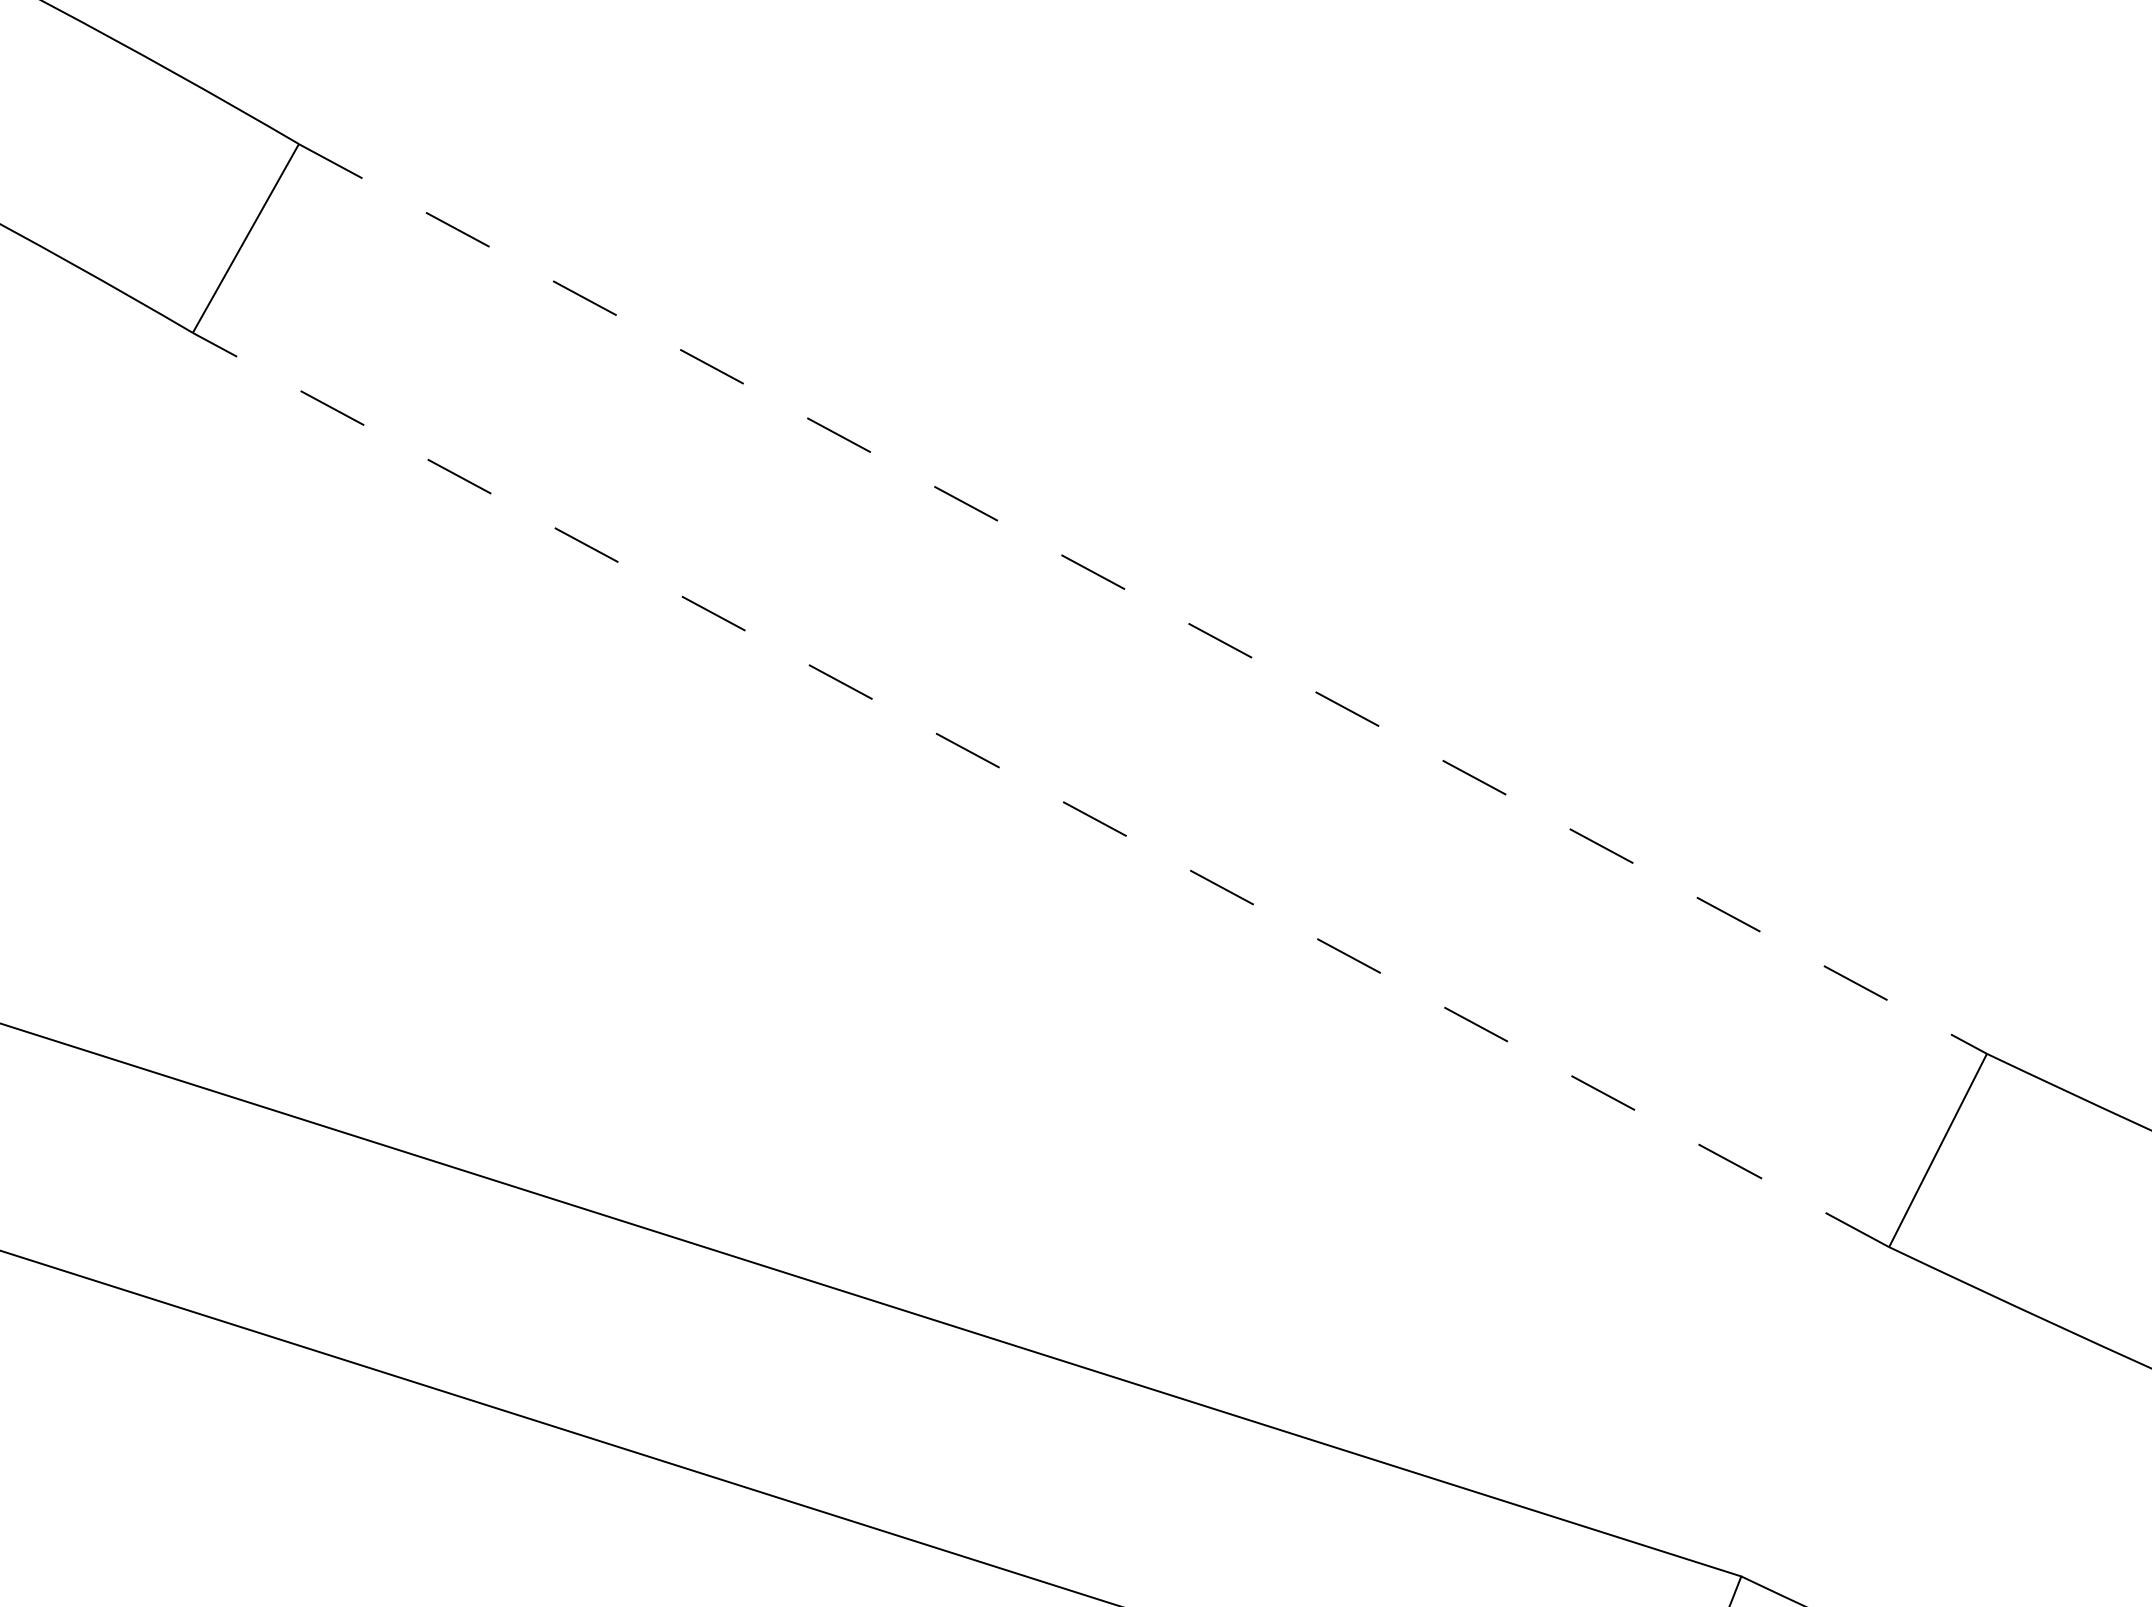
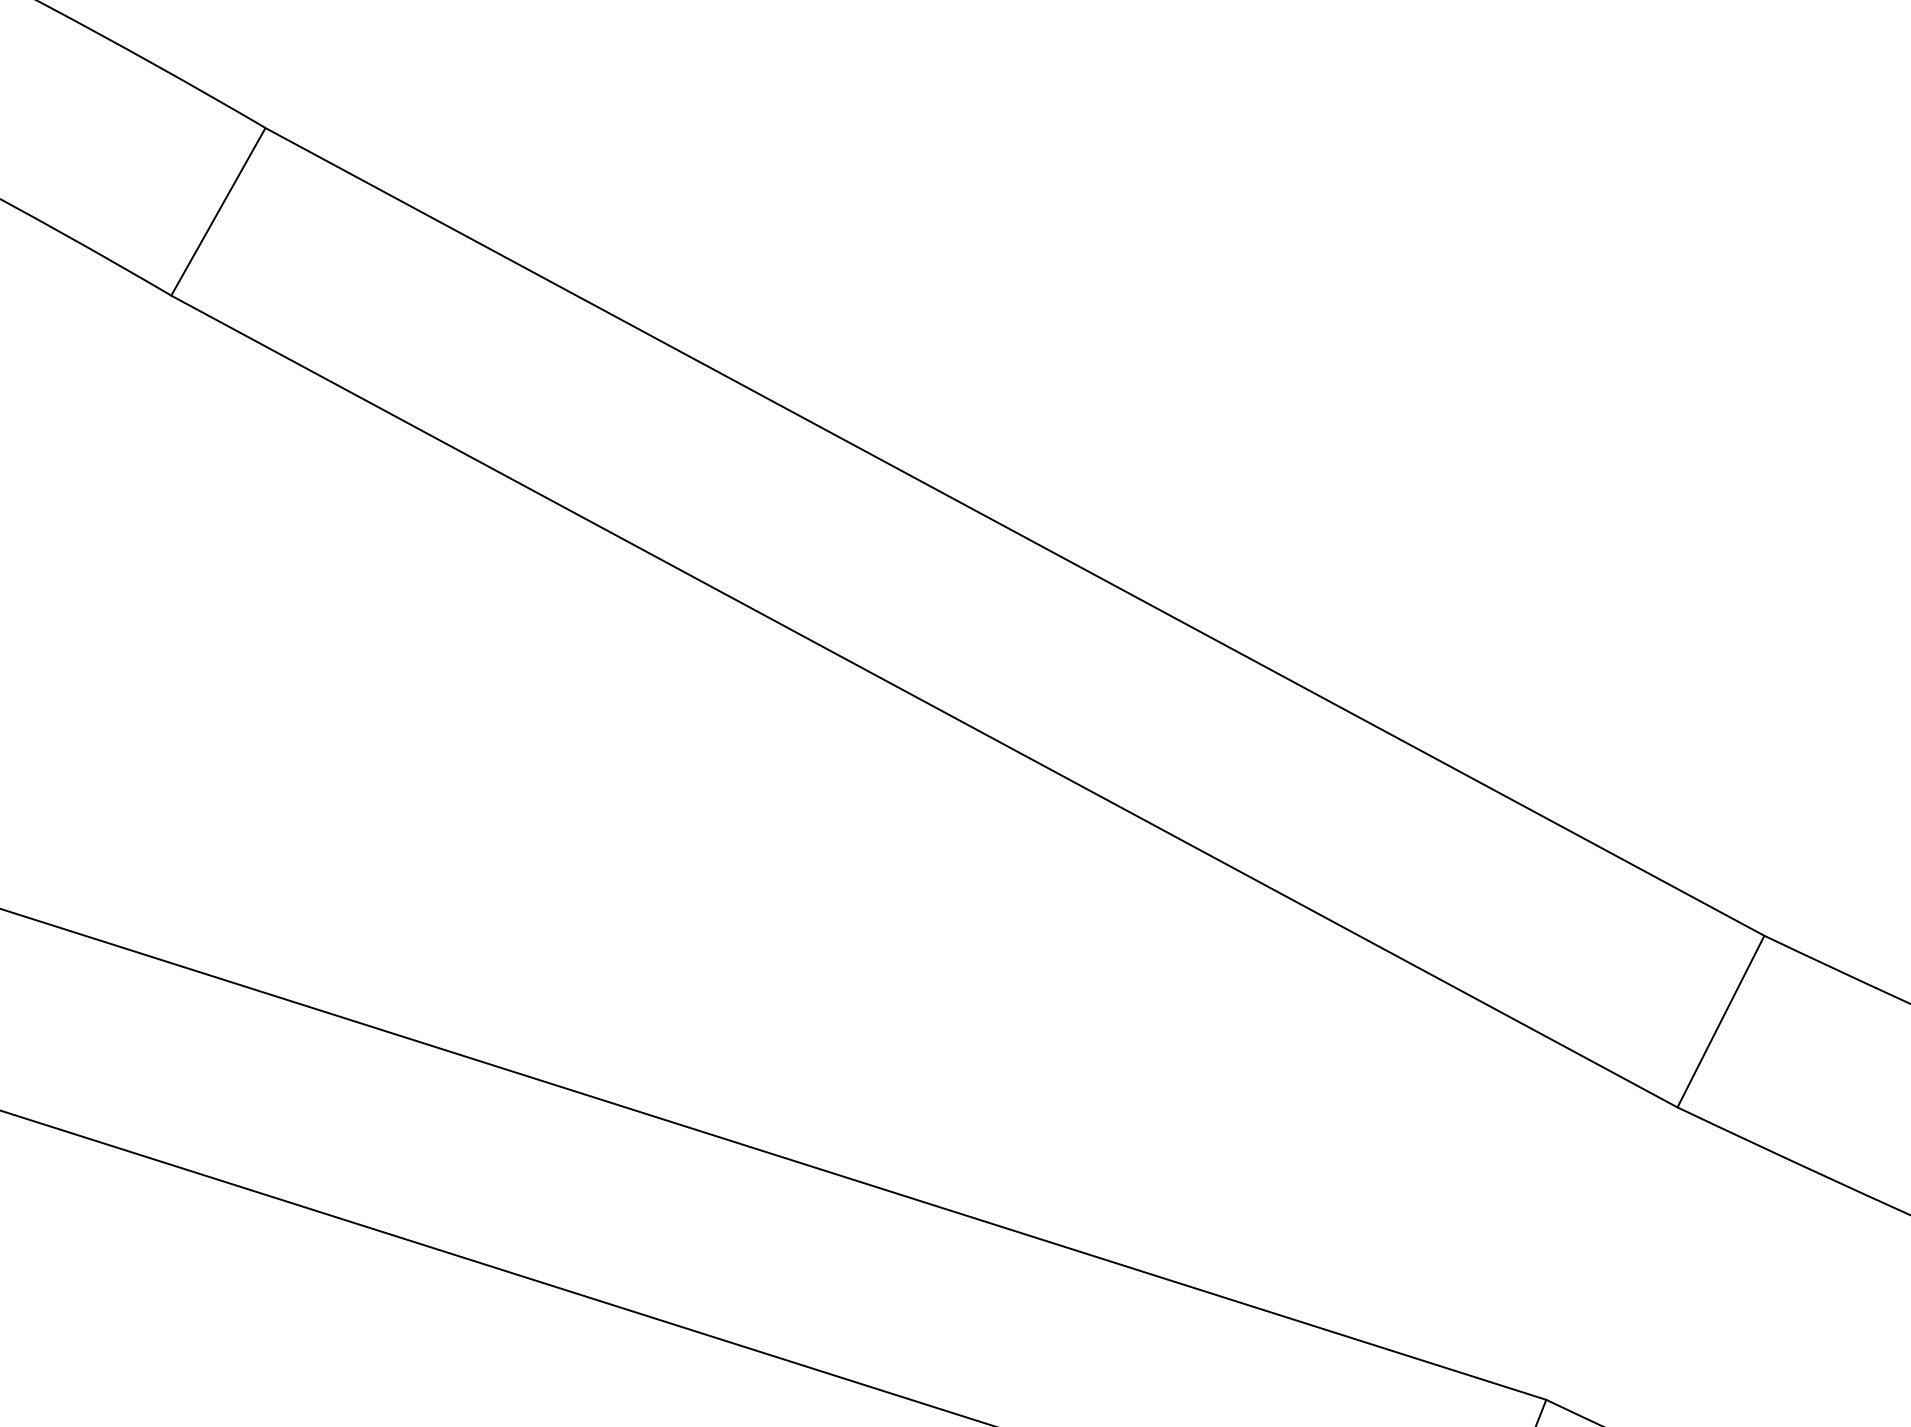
line: (1143, 599) -> (1015, 532), dashed -> solid
line: (1041, 789) -> (924, 701), dashed -> solid

